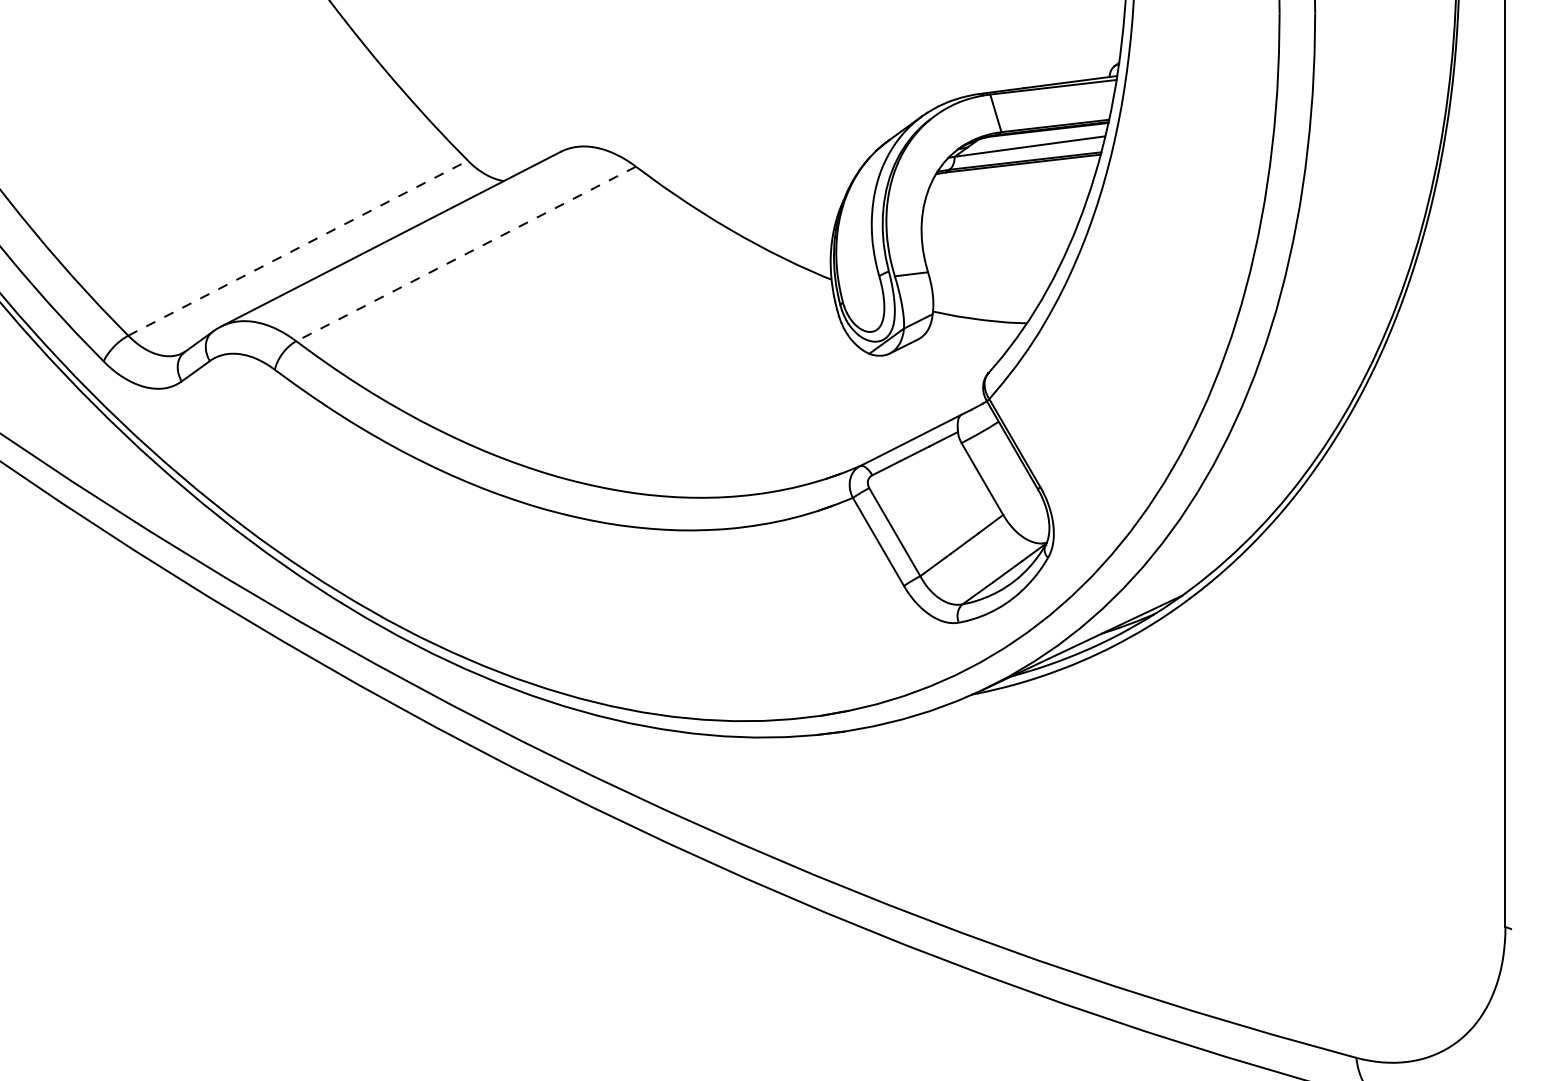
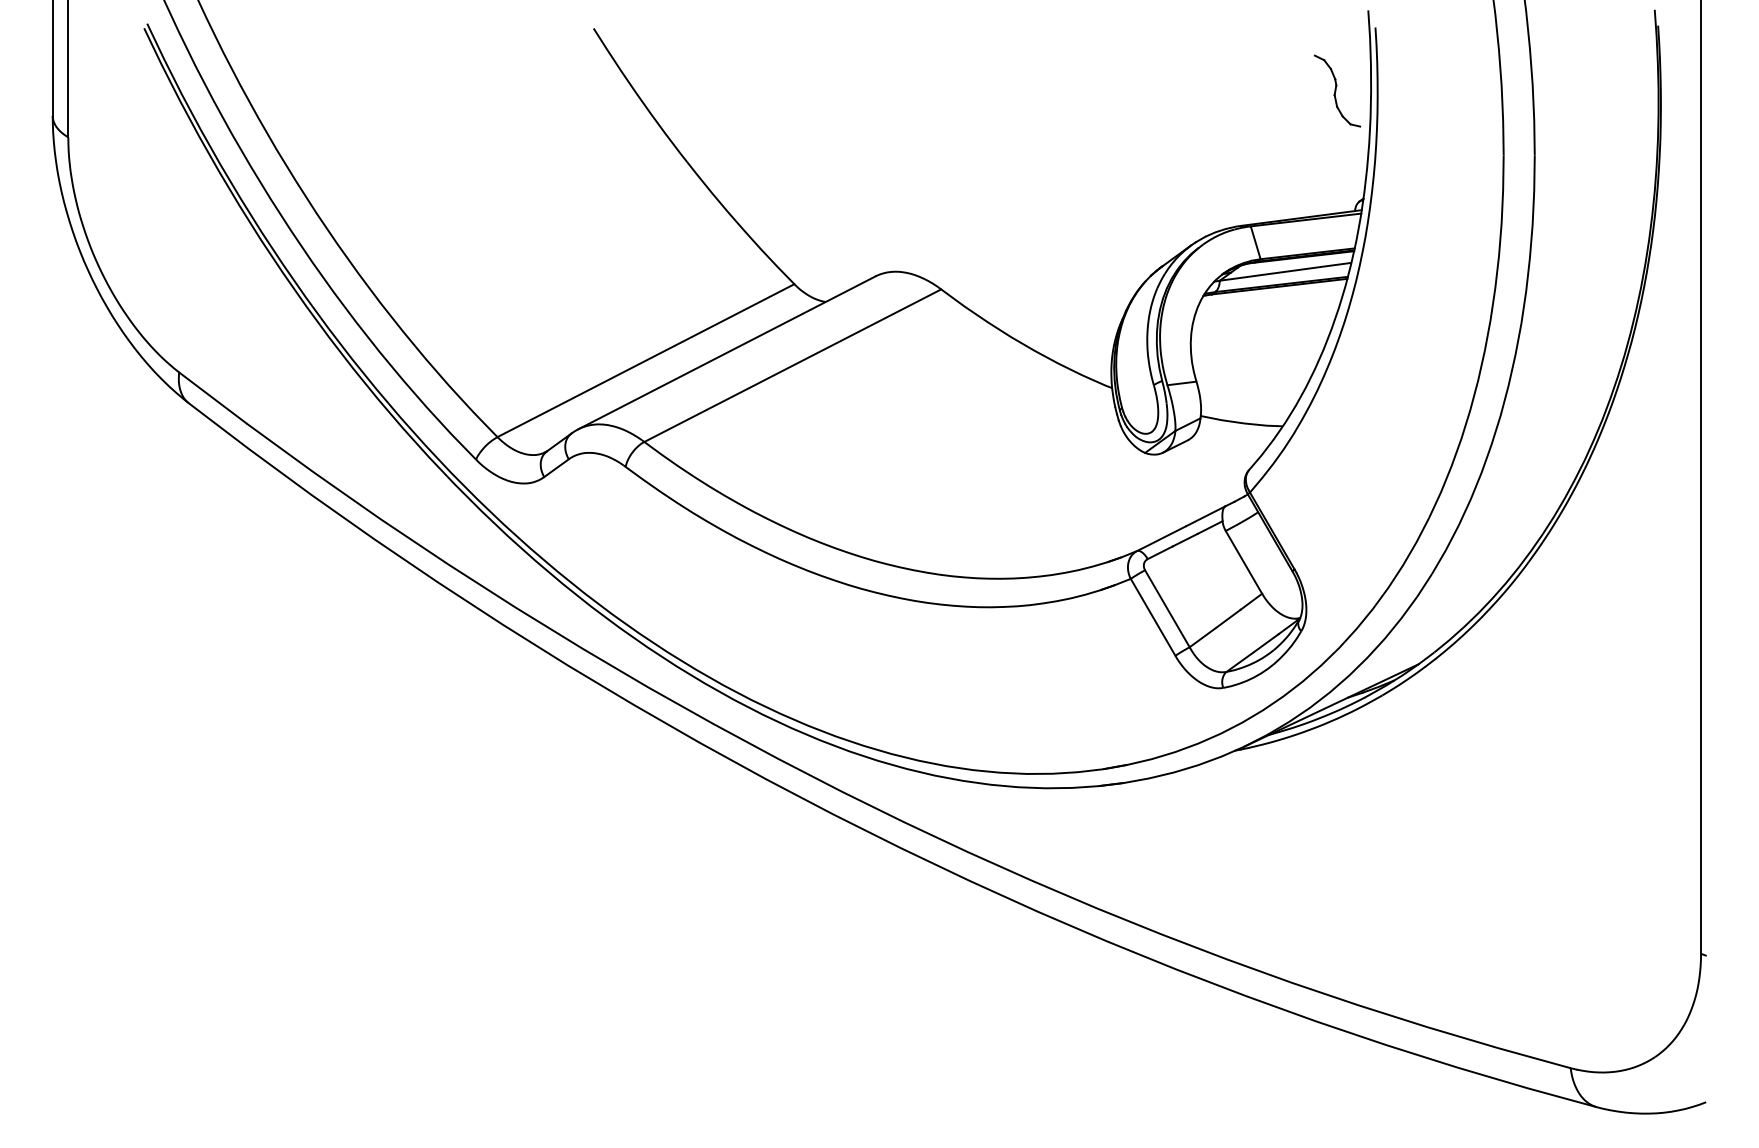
line: (297, 248) -> (645, 360), dashed -> solid
line: (465, 253) -> (792, 365), dashed -> solid

